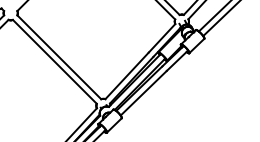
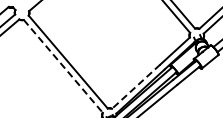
line: (55, 62) -> (63, 67), solid -> dashed
line: (127, 75) -> (136, 86), solid -> dashed

